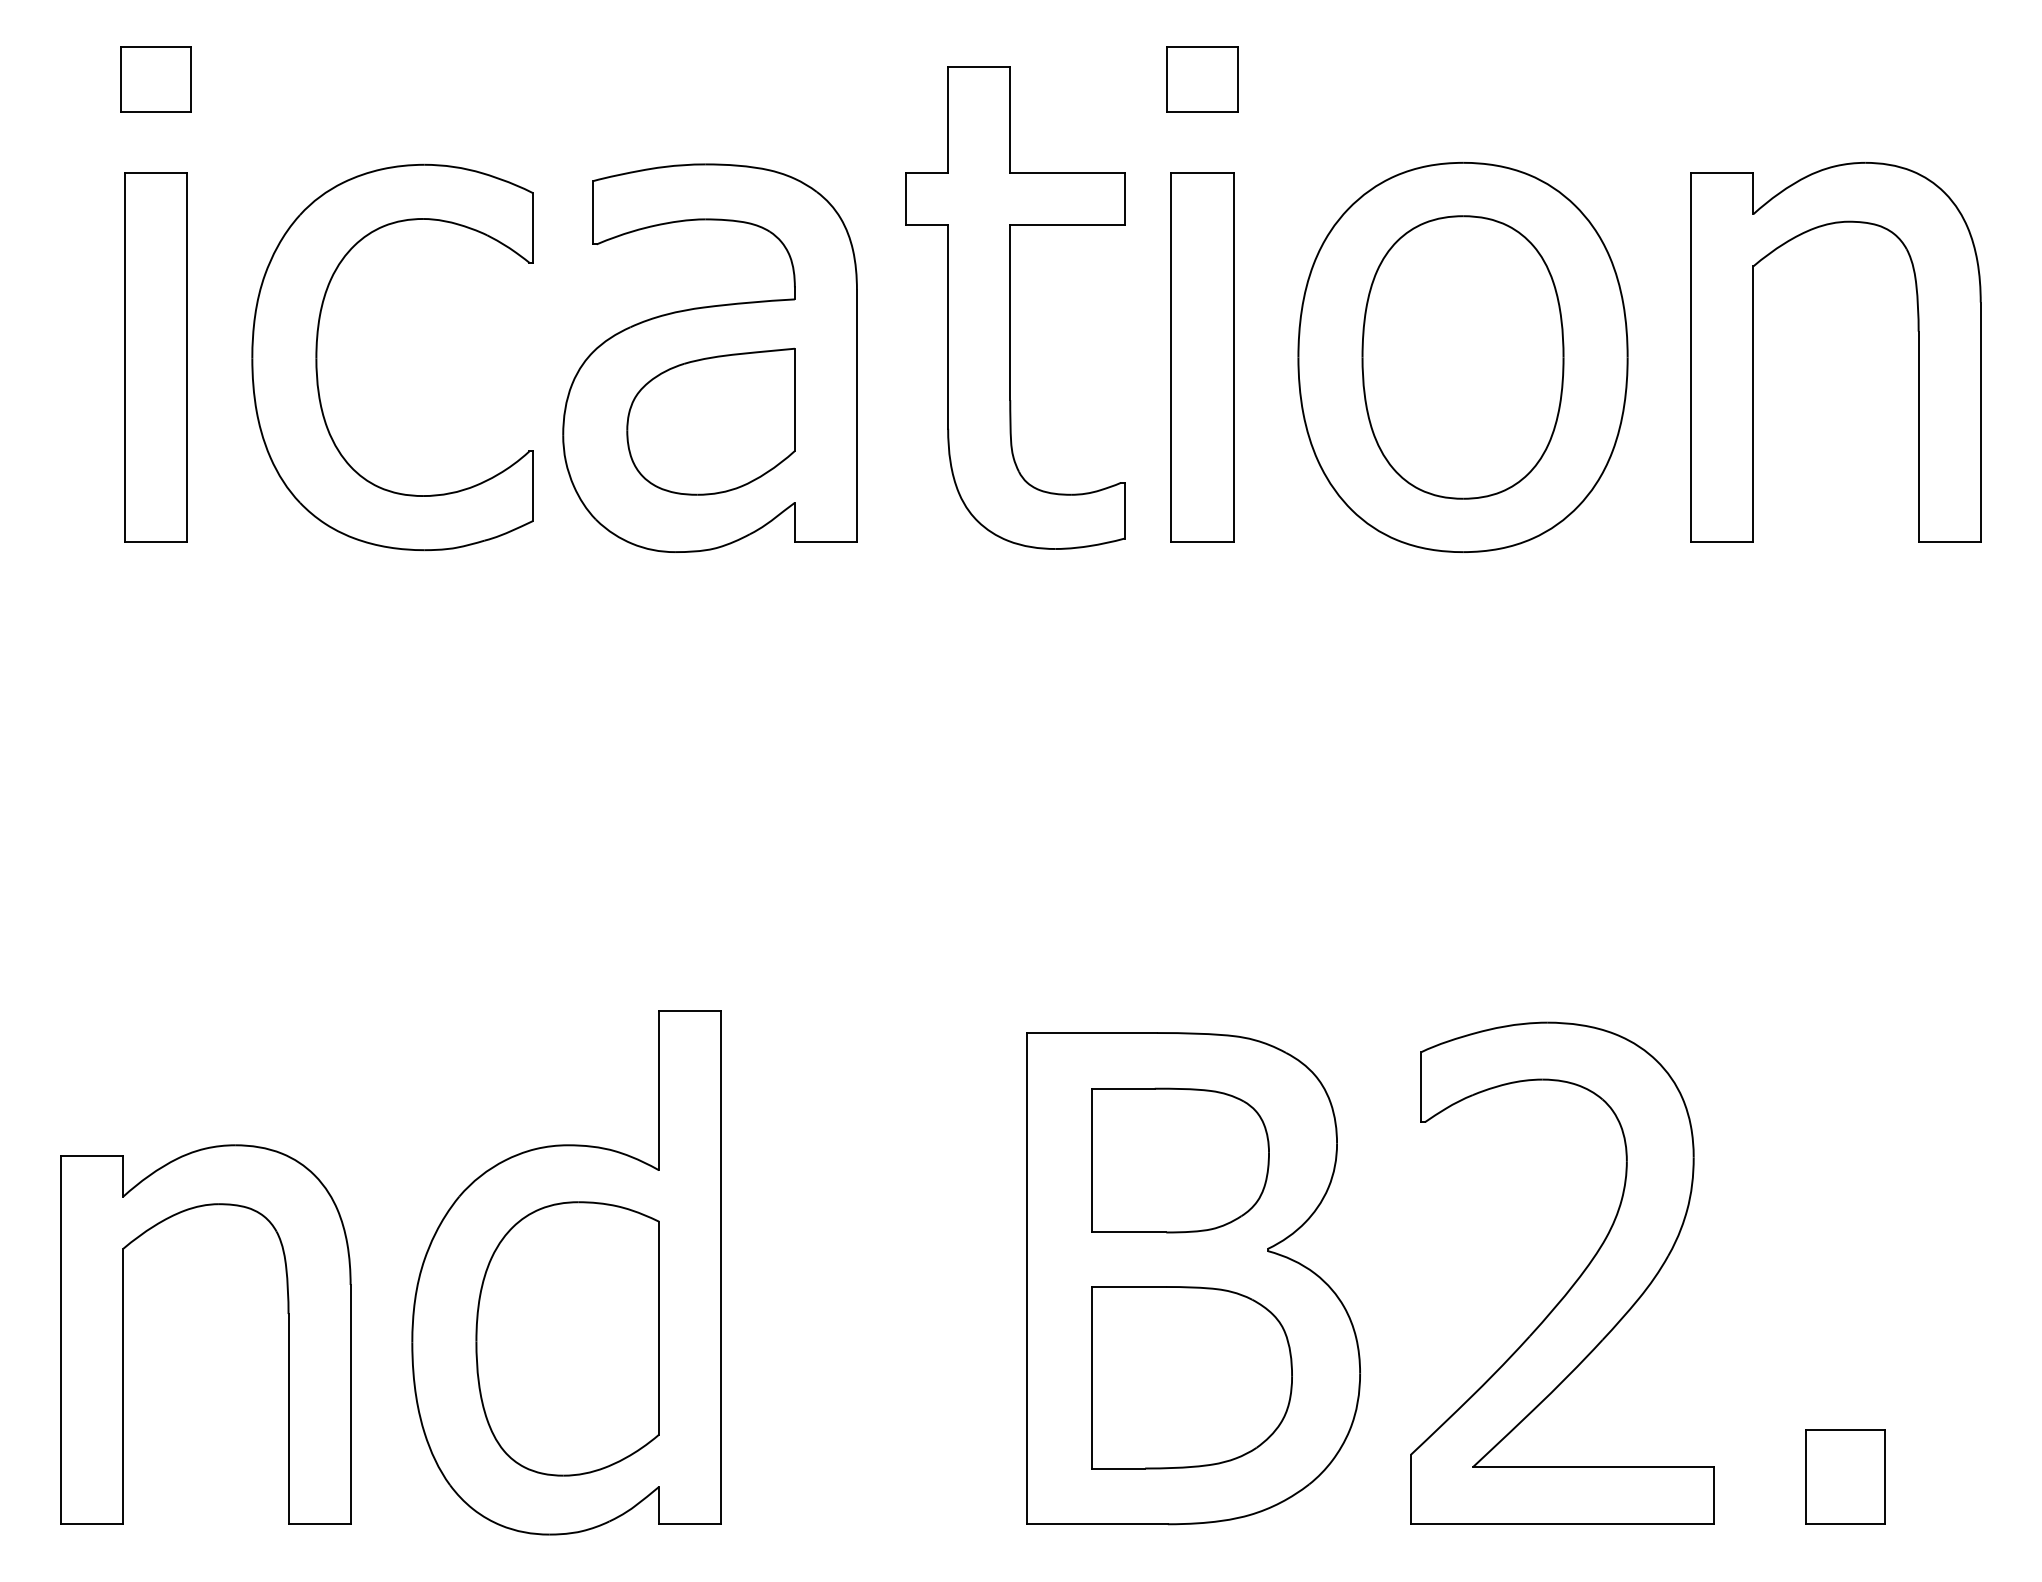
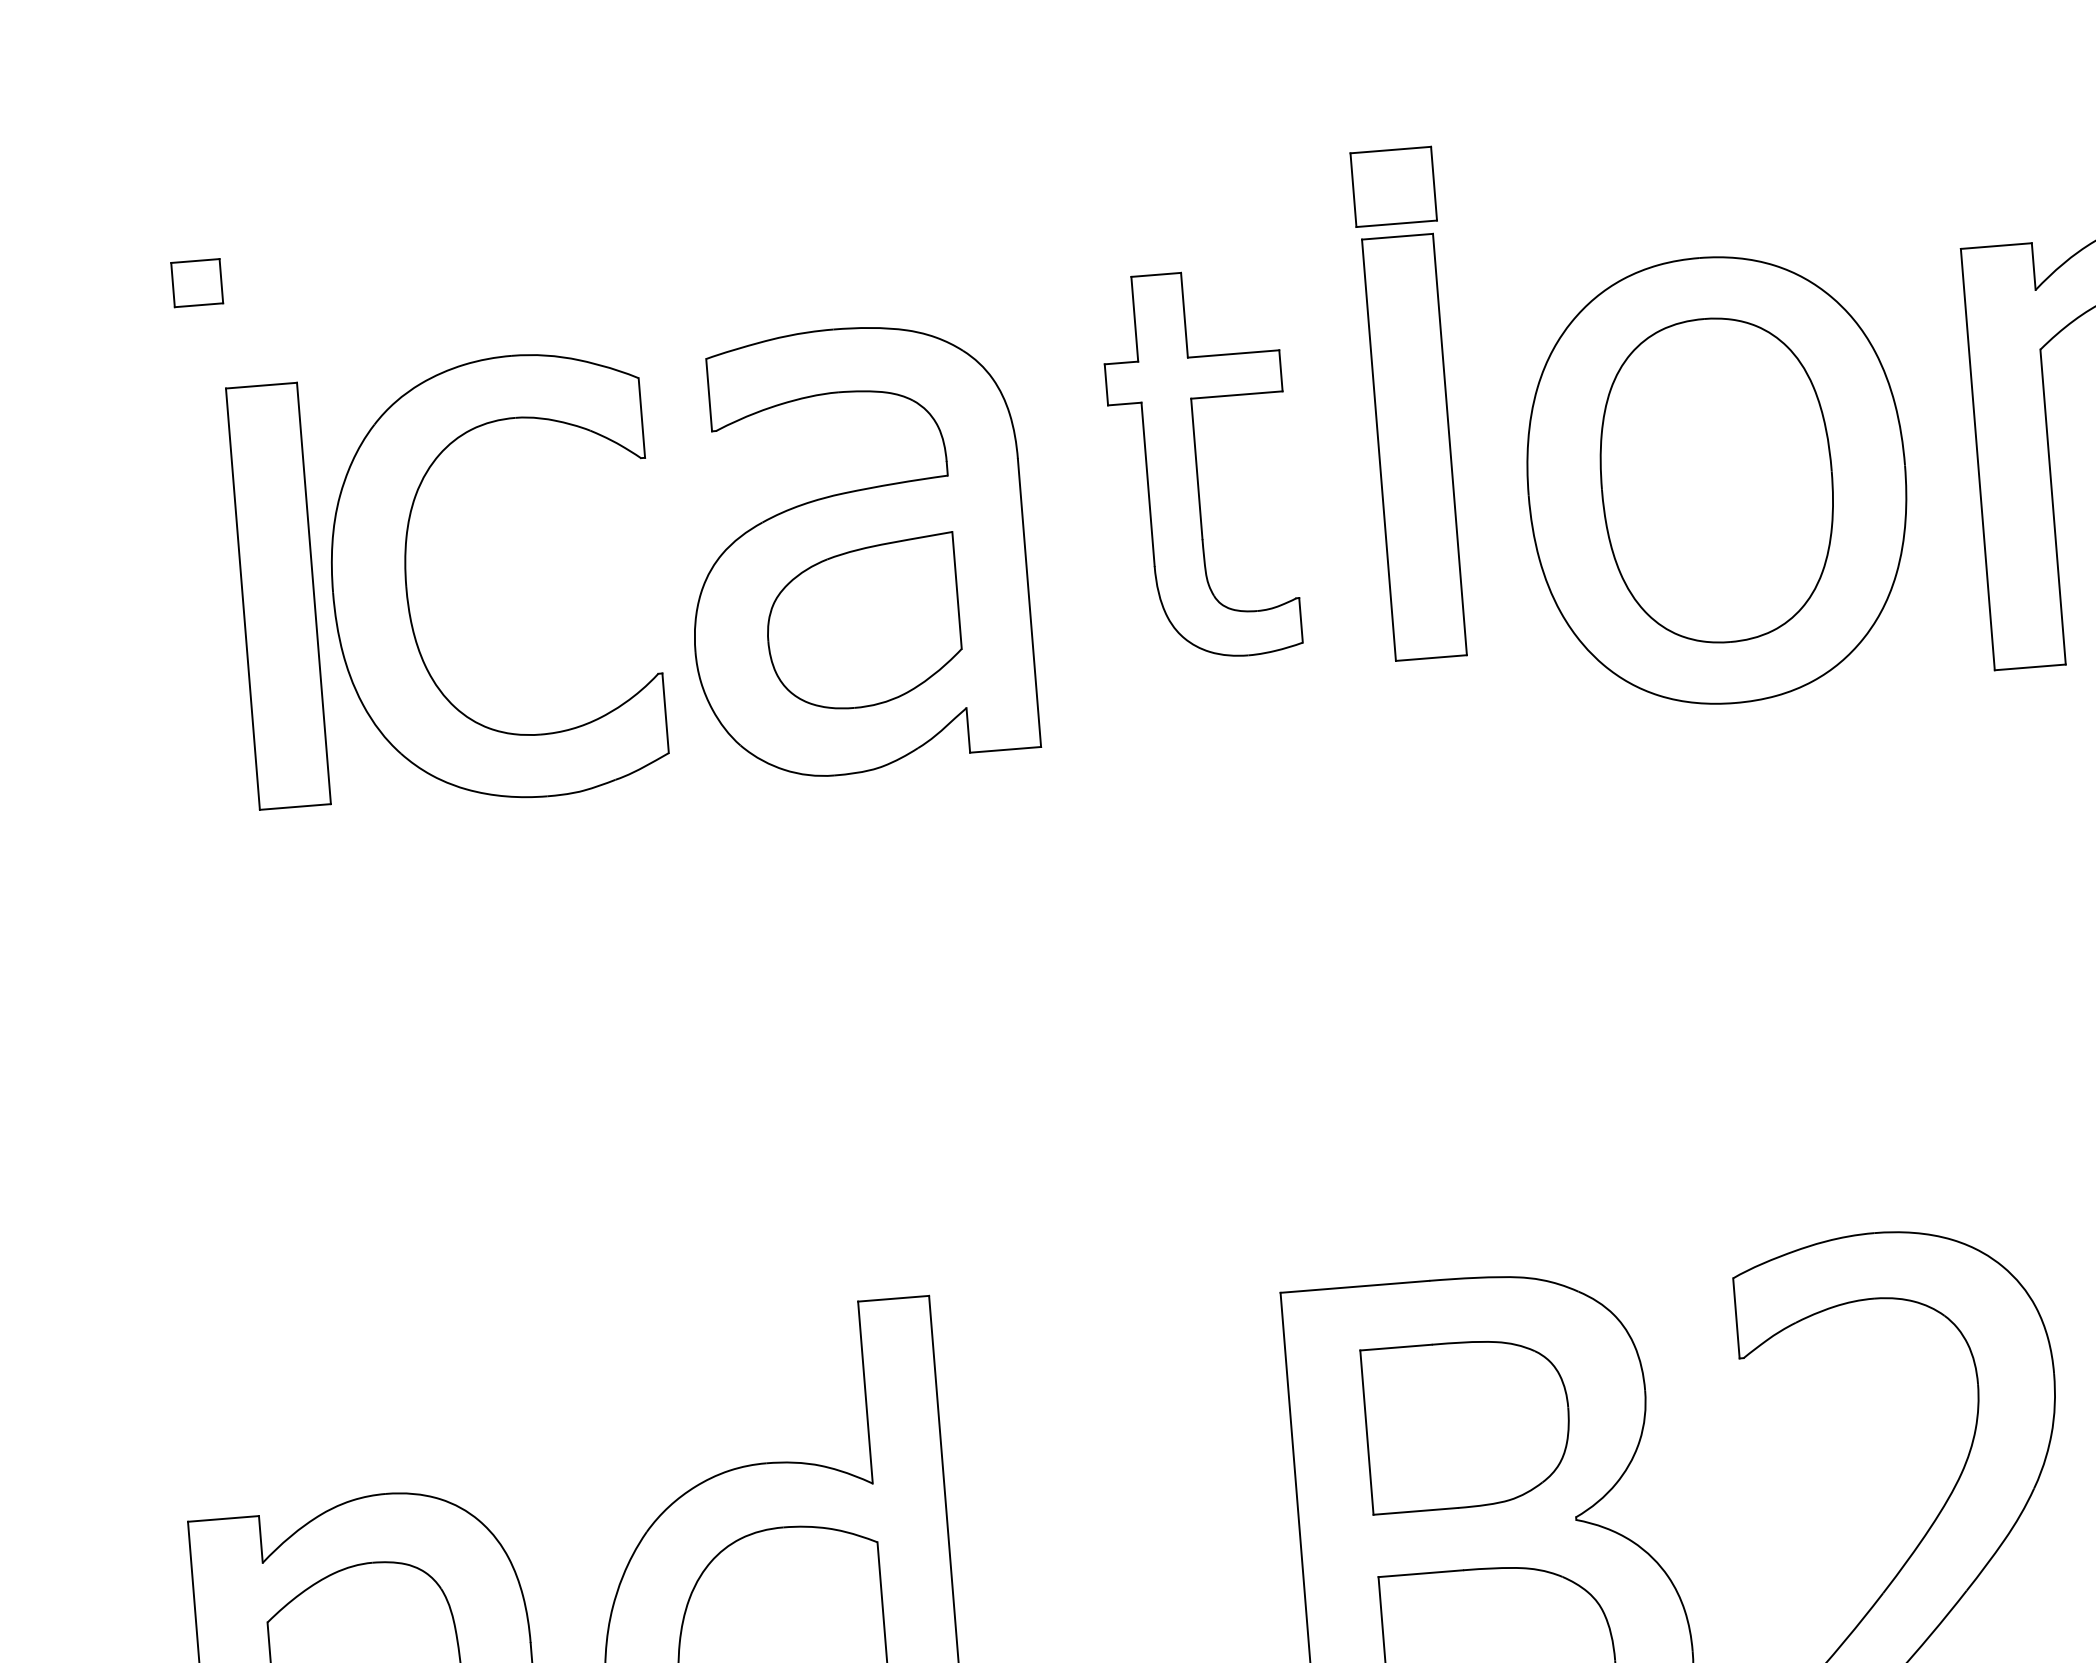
part: (155, 79) -> (196, 283), size x0.6
part: (1015, 307) -> (1200, 464), size x0.7
part: (155, 357) -> (278, 596), moved
part: (1202, 357) -> (1414, 447), moved

